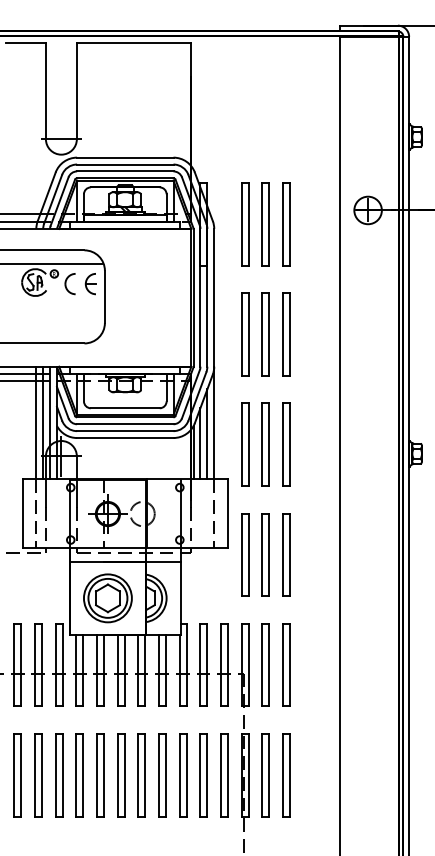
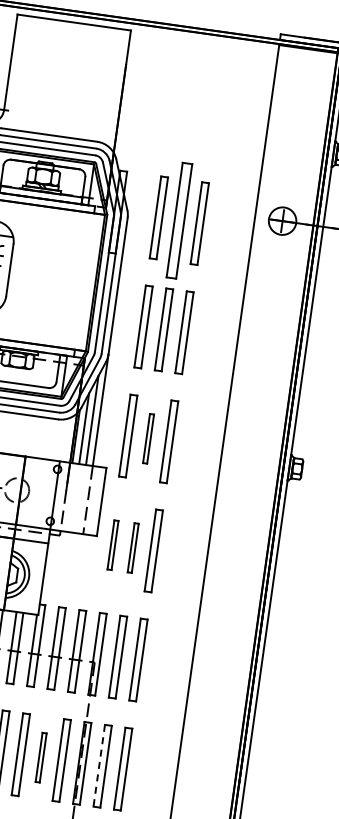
part: (265, 224) -> (179, 220), size x1.4
part: (265, 444) -> (148, 438), size x0.6
part: (245, 554) -> (113, 544), size x0.6
part: (265, 554) -> (133, 547), size x0.6
part: (203, 775) -> (40, 757), size x0.6
line: (262, 775) -> (99, 765), solid -> dashed

